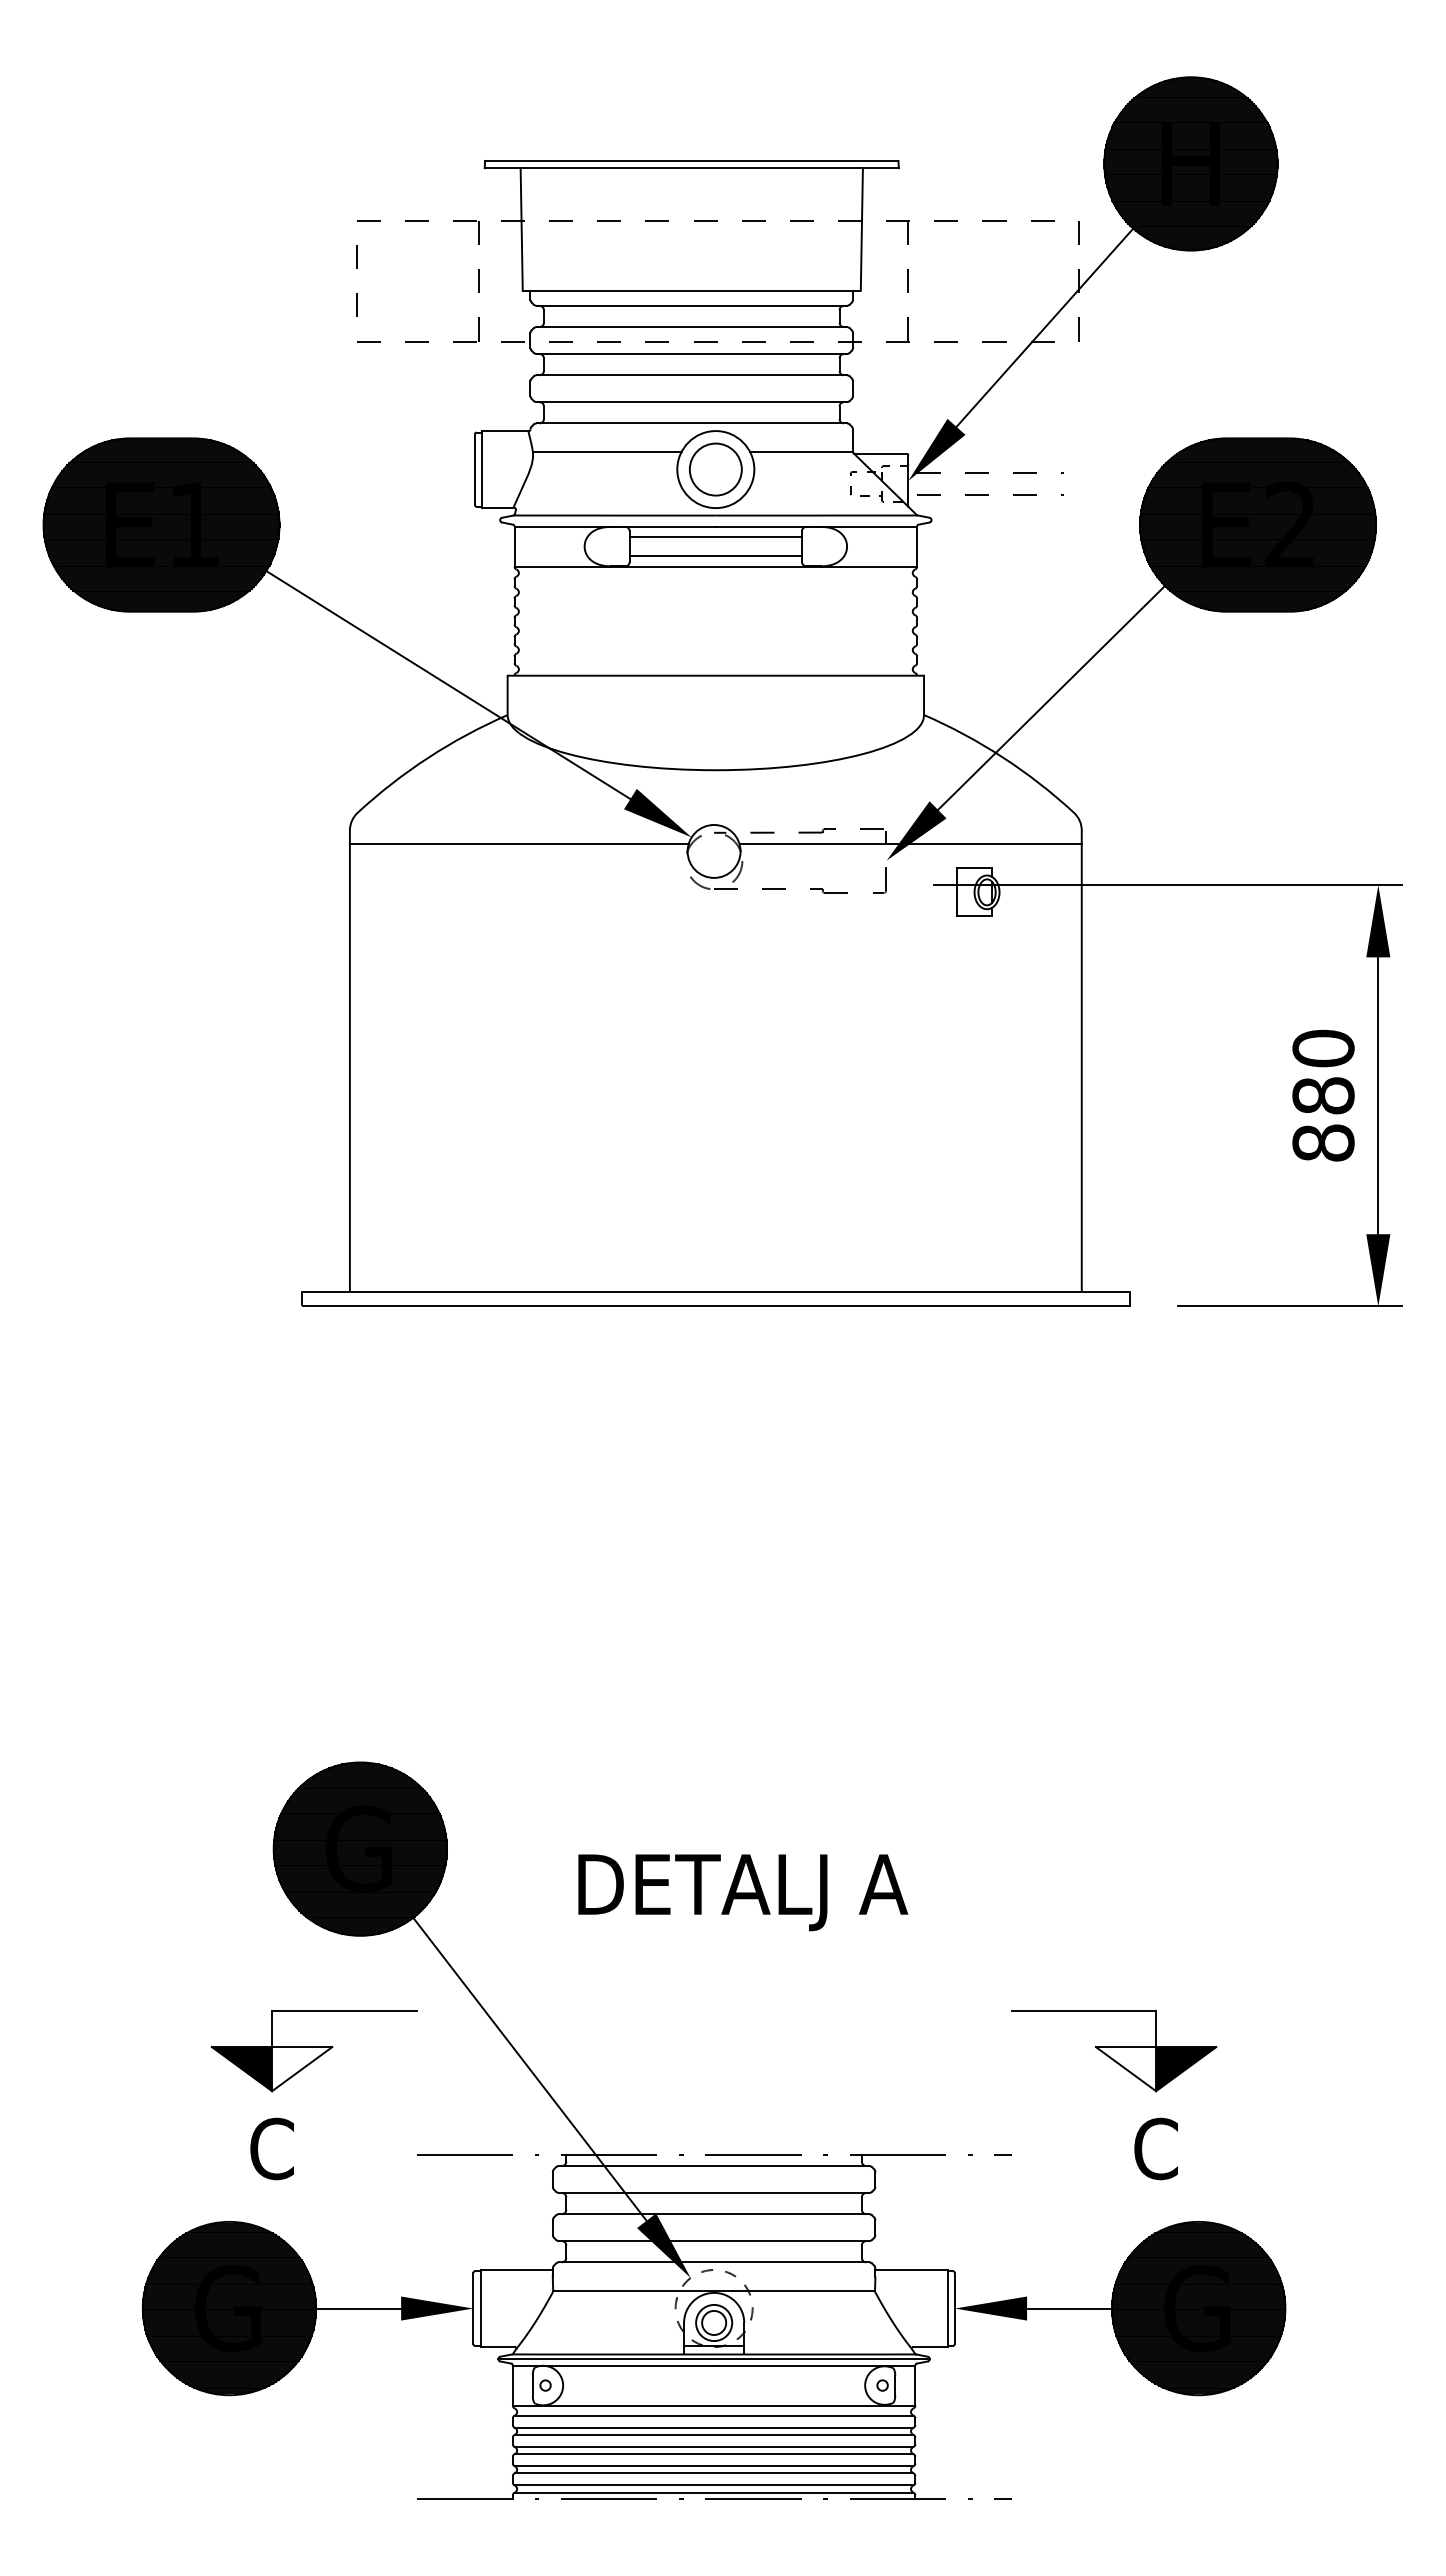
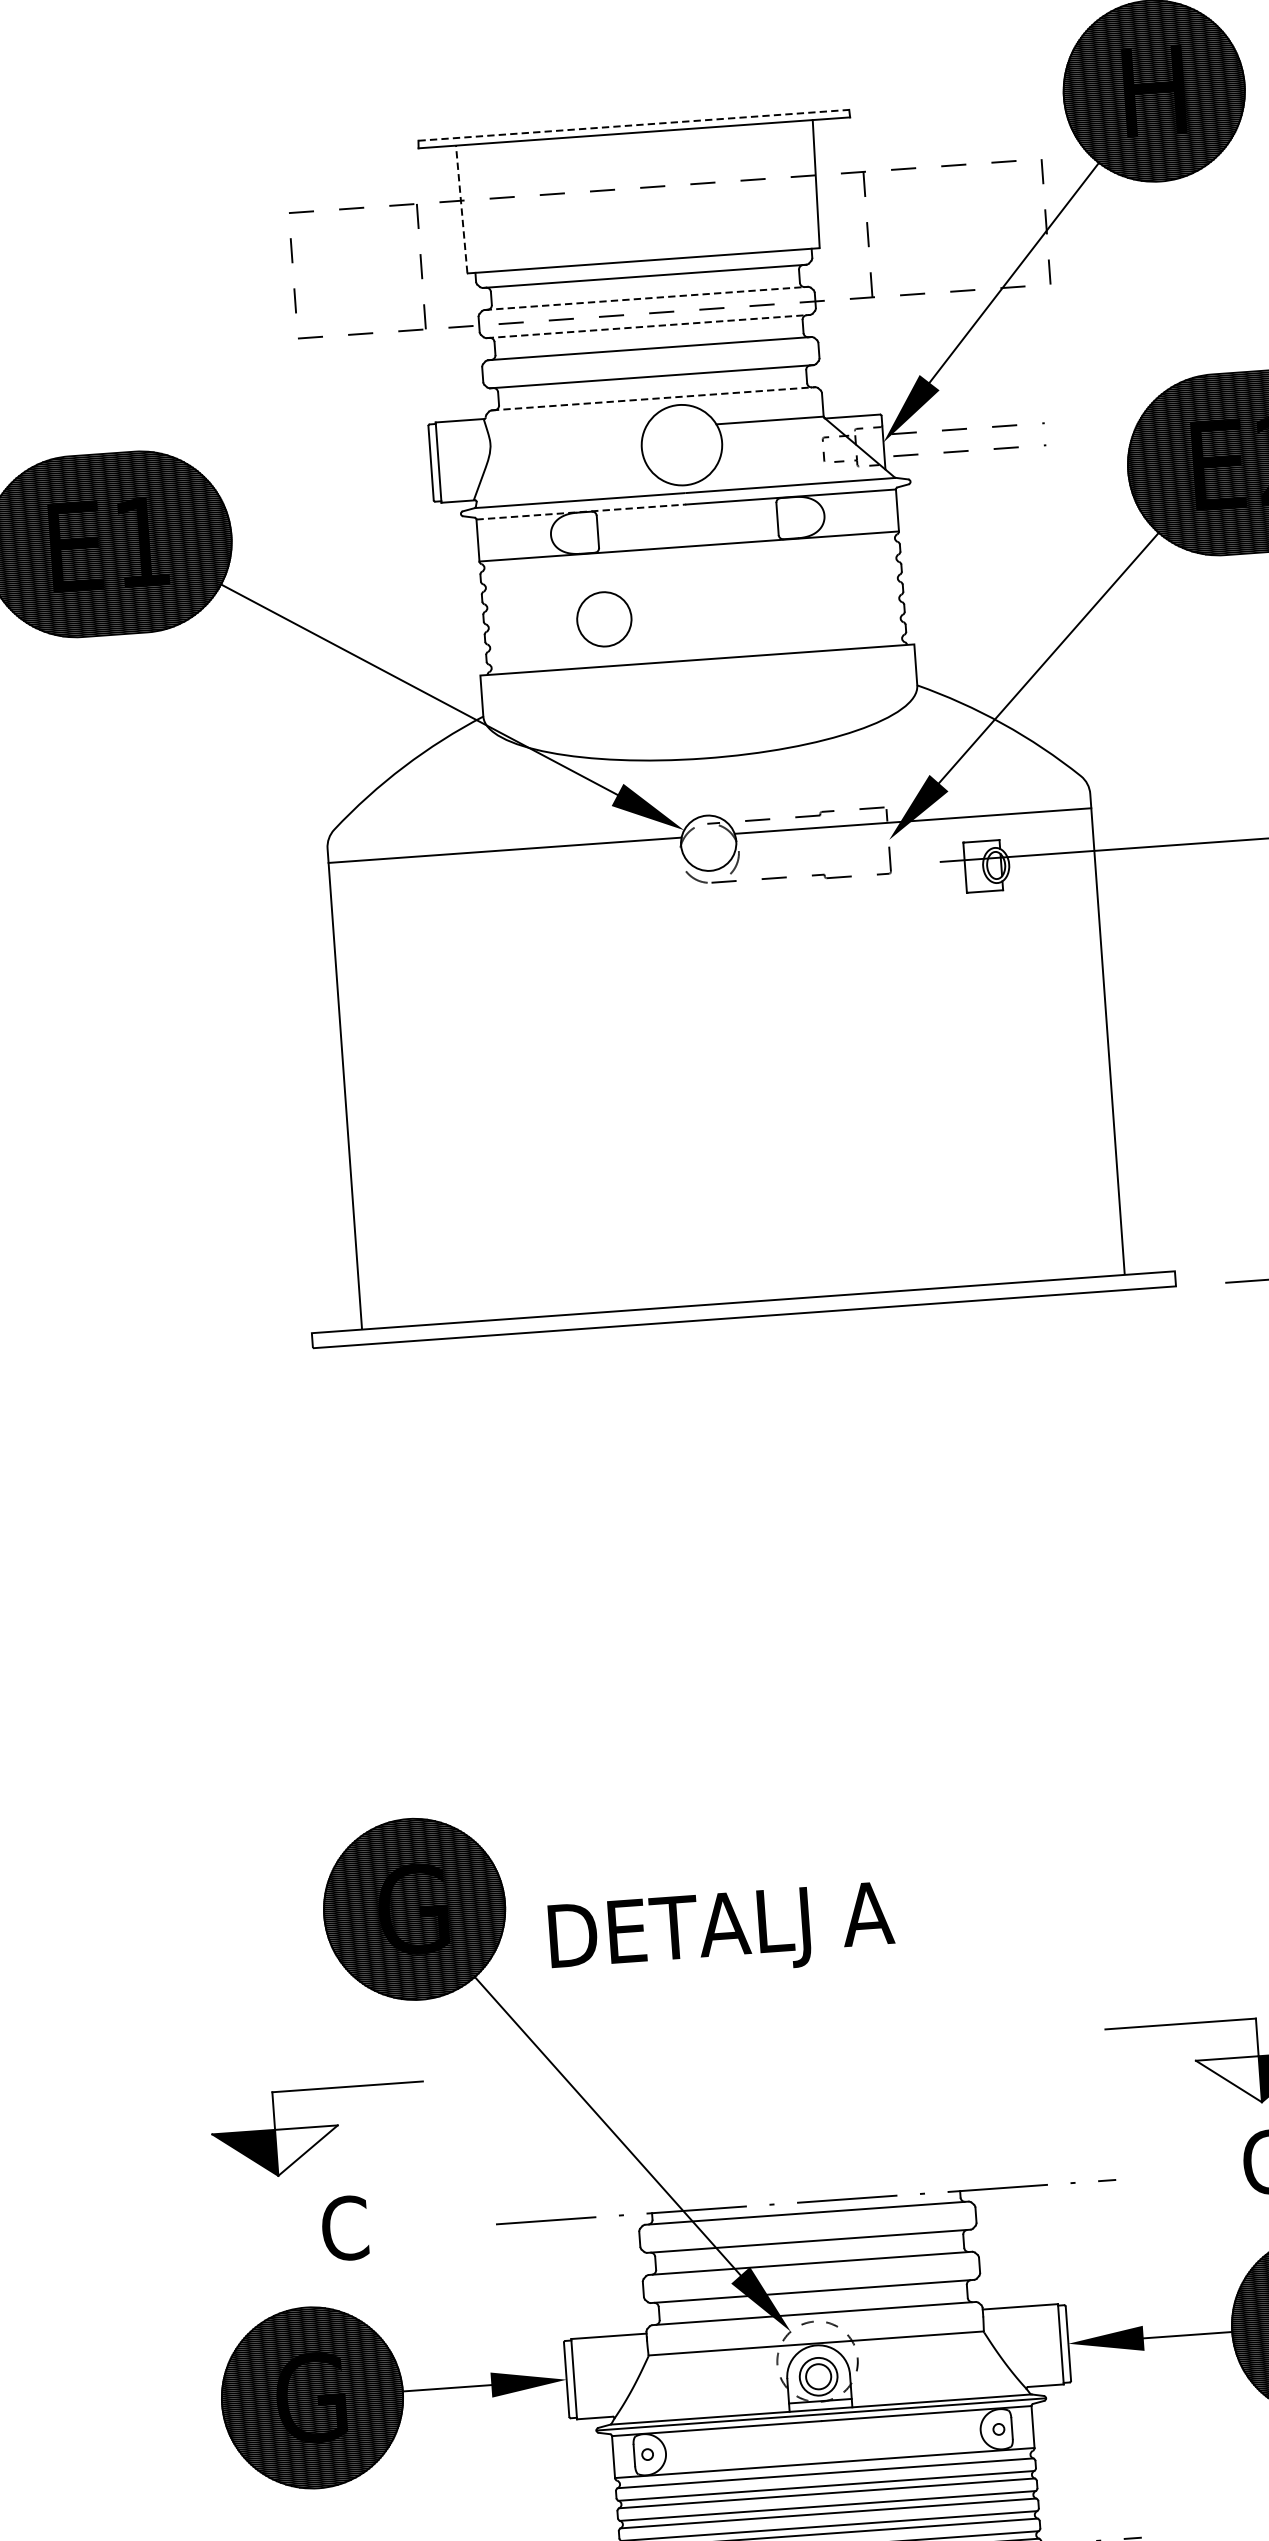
line: (691, 160) -> (633, 124), solid -> dashed
line: (521, 228) -> (461, 208), solid -> dashed
line: (692, 327) -> (647, 298), solid -> dashed
line: (692, 354) -> (649, 326), solid -> dashed
line: (692, 423) -> (654, 398), solid -> dashed
line: (606, 452) -> (566, 435), removed
circle: (715, 469) -> (604, 619), moved
line: (615, 526) -> (581, 511), solid -> dashed
line: (715, 537) -> (686, 515), removed
line: (715, 555) -> (688, 534), removed
text: (743, 1892) -> (722, 1932), moved
part: (313, 2051) -> (318, 2131), moved

